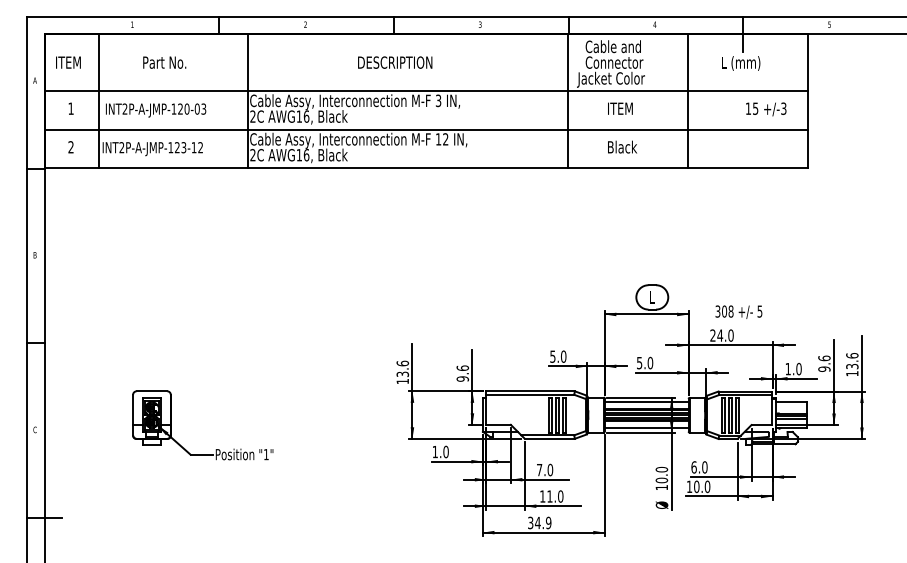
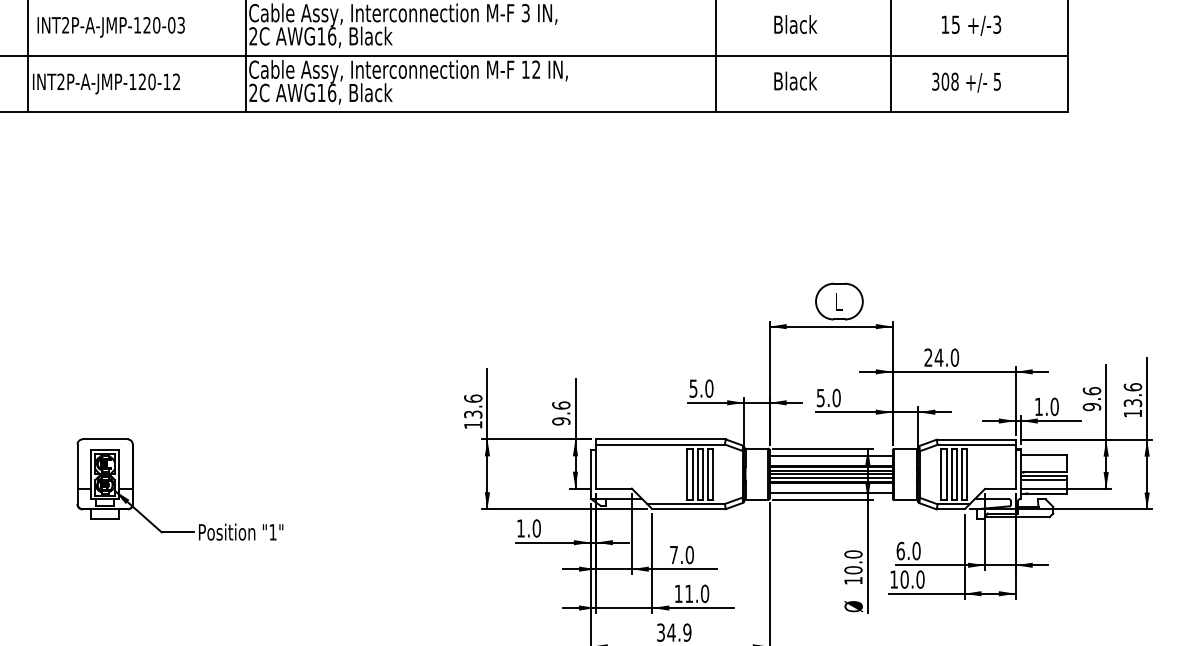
text: (623, 108) -> (797, 24), ITEM -> Black
text: (766, 109) -> (971, 25), moved
text: (183, 147) -> (151, 81), INT2P-A-JMP-123-12 -> INT2P-A-JMP-120-12
text: (738, 311) -> (965, 81), moved

